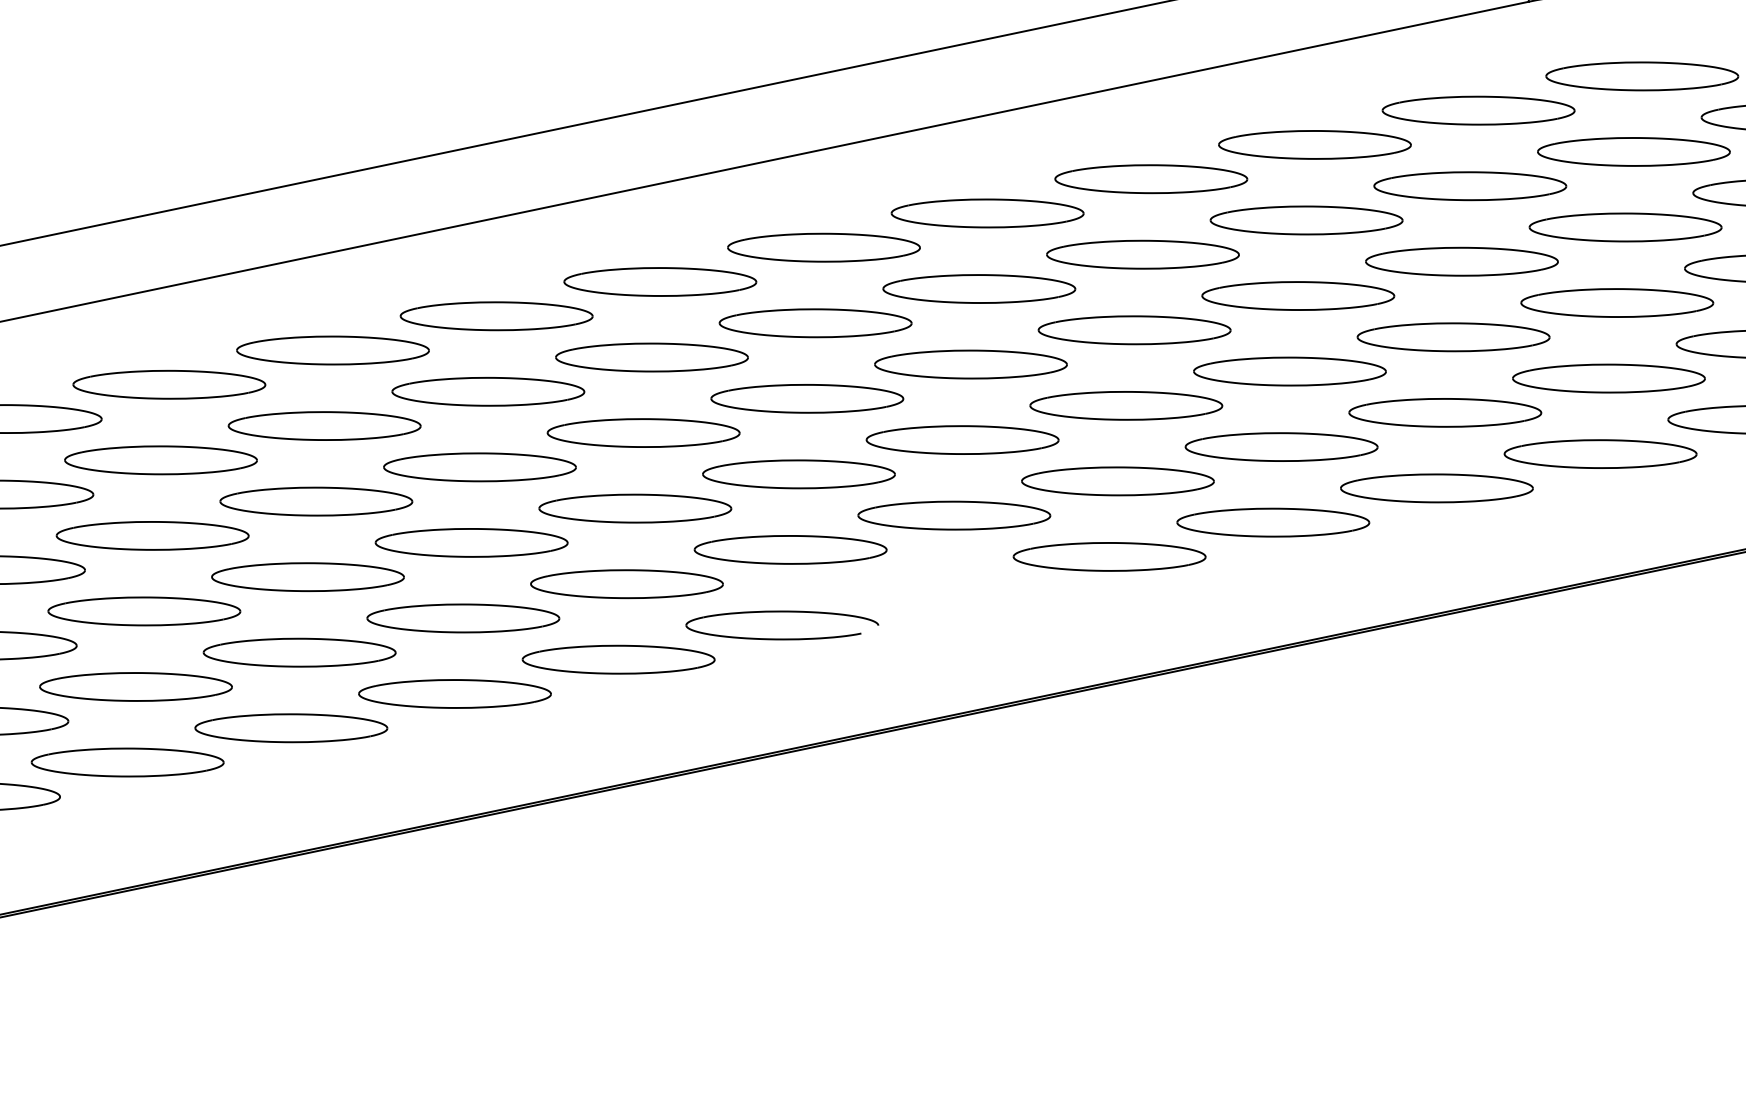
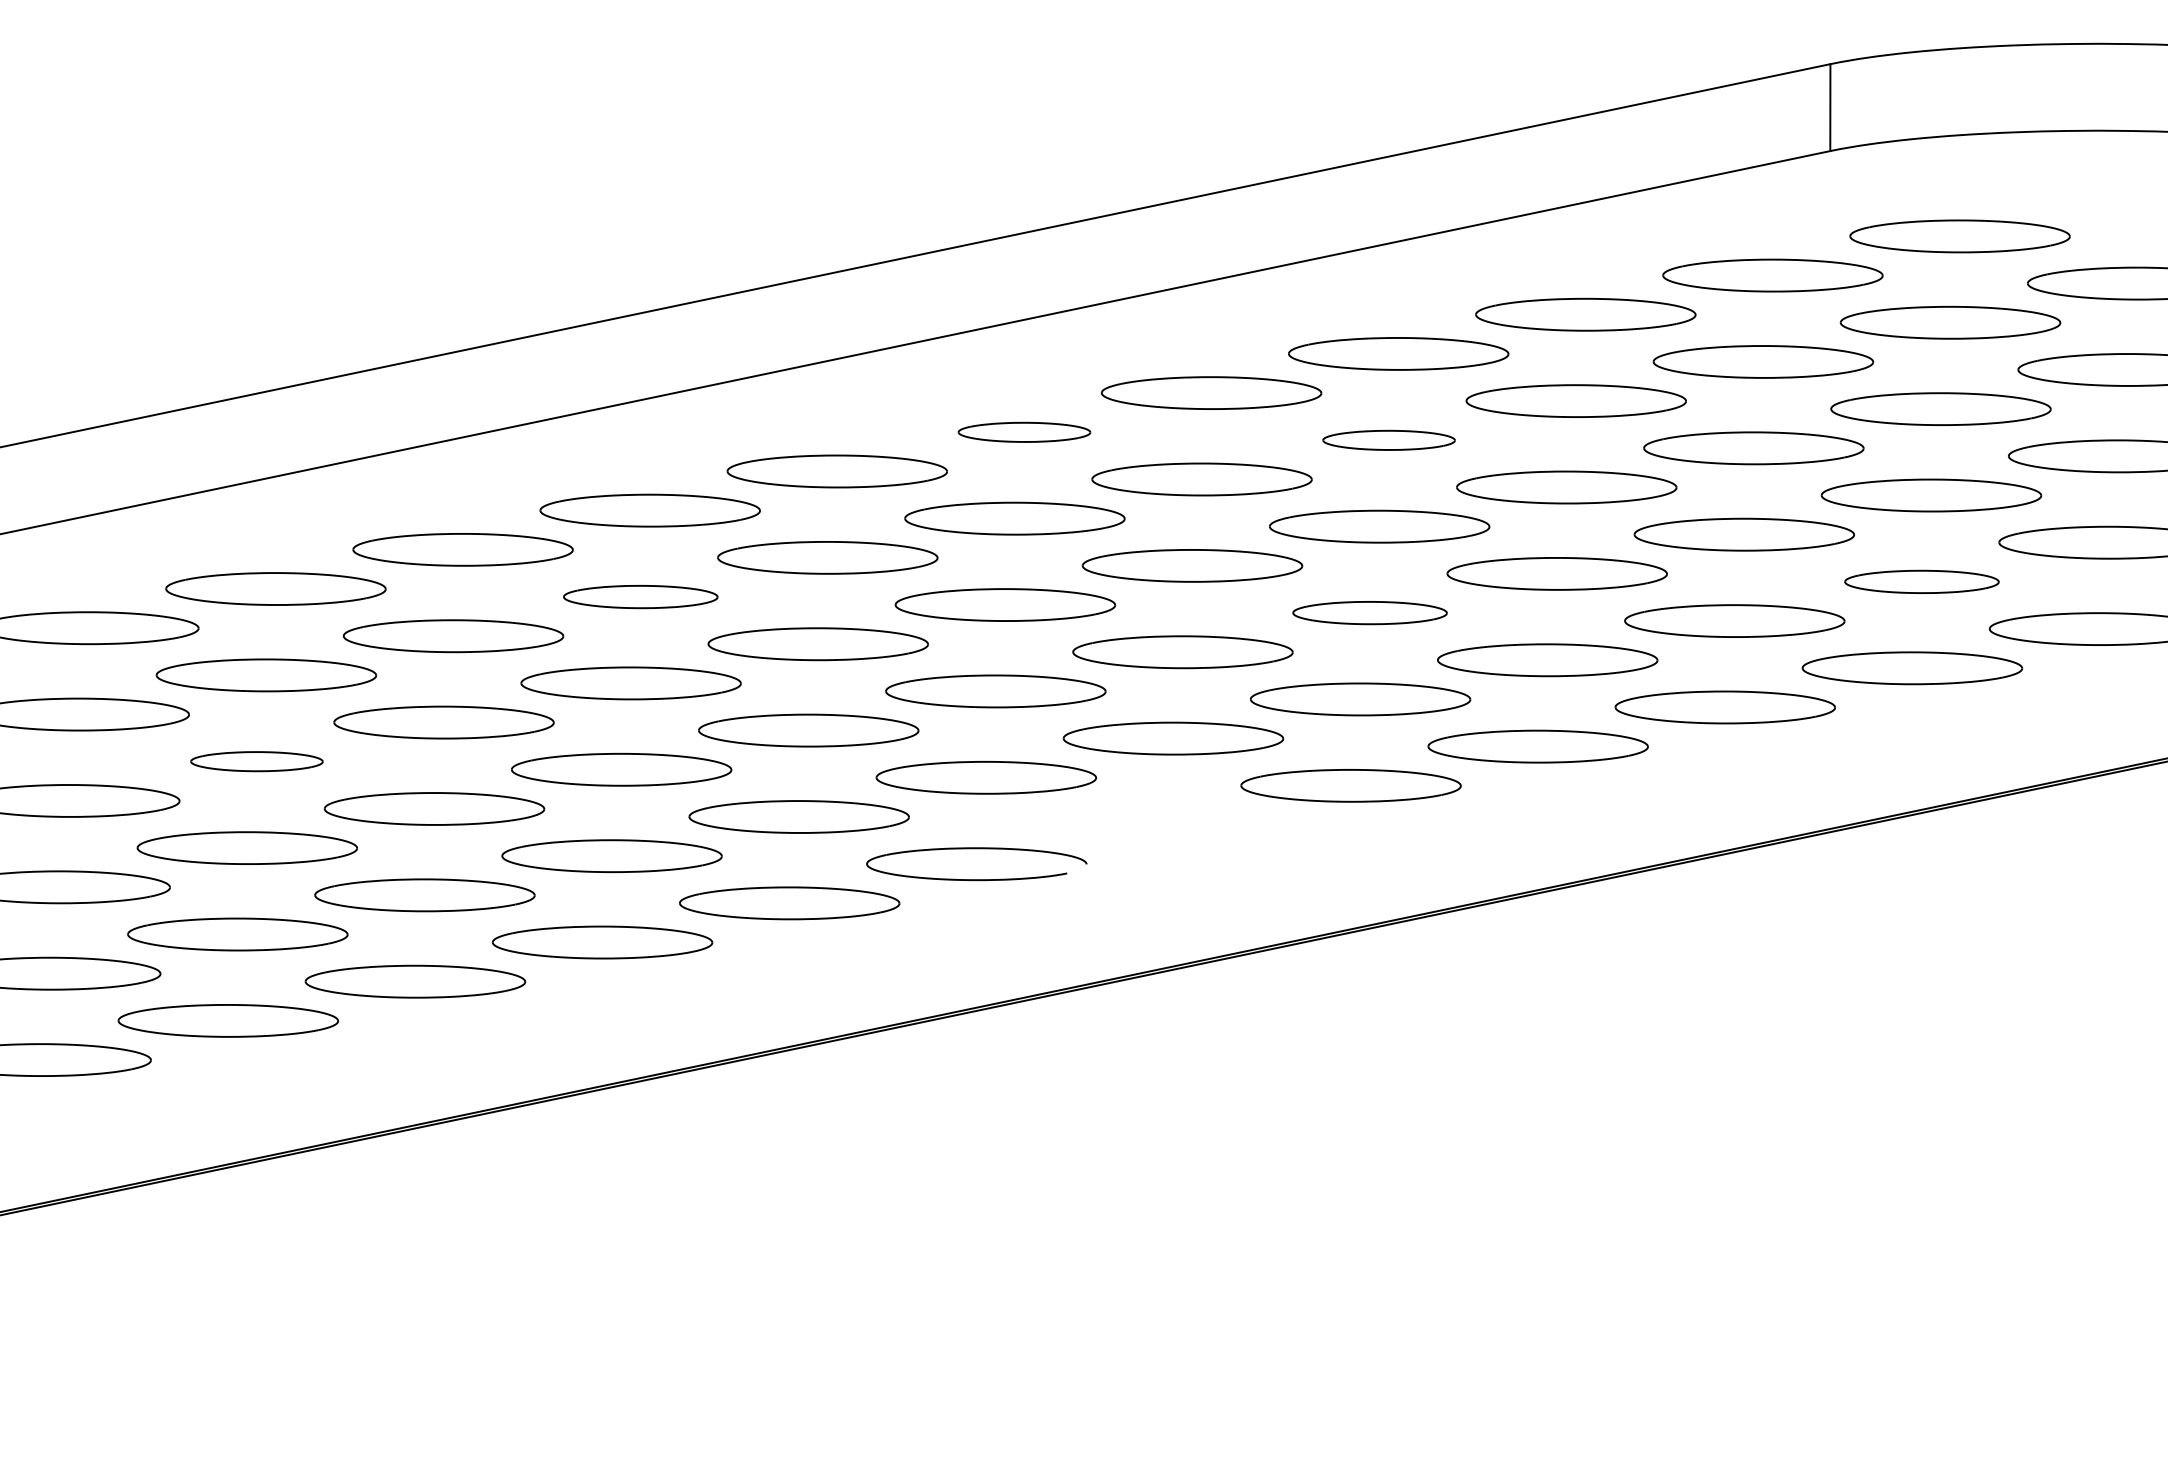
part: (824, 247) -> (1024, 432), size x0.6
part: (1142, 254) -> (1388, 440), size x0.6
part: (1608, 378) -> (1921, 581), size x0.7
part: (488, 391) -> (640, 596), size x0.7
part: (1125, 405) -> (1369, 612), size x0.7
part: (152, 535) -> (256, 761), size x0.6

